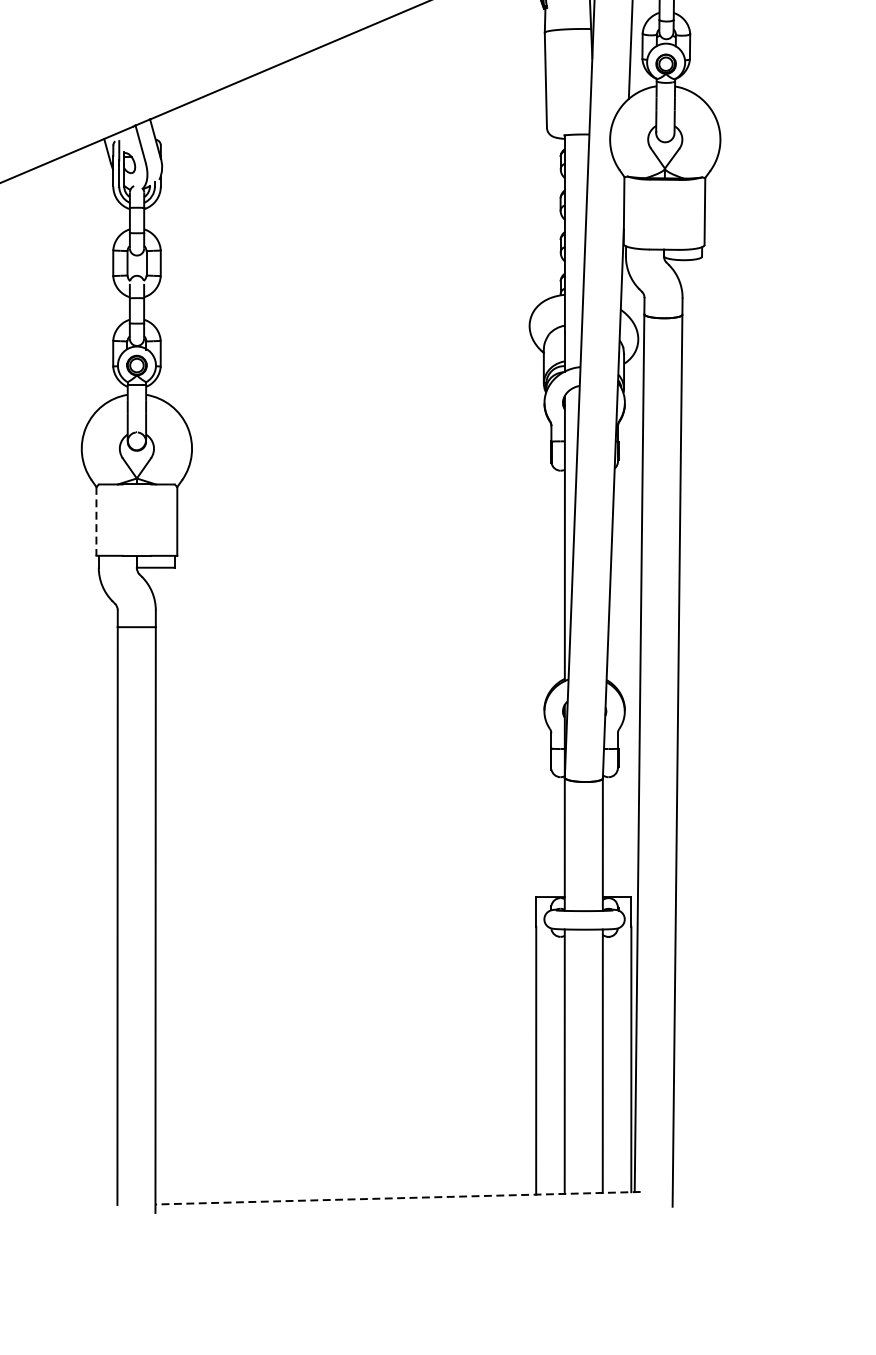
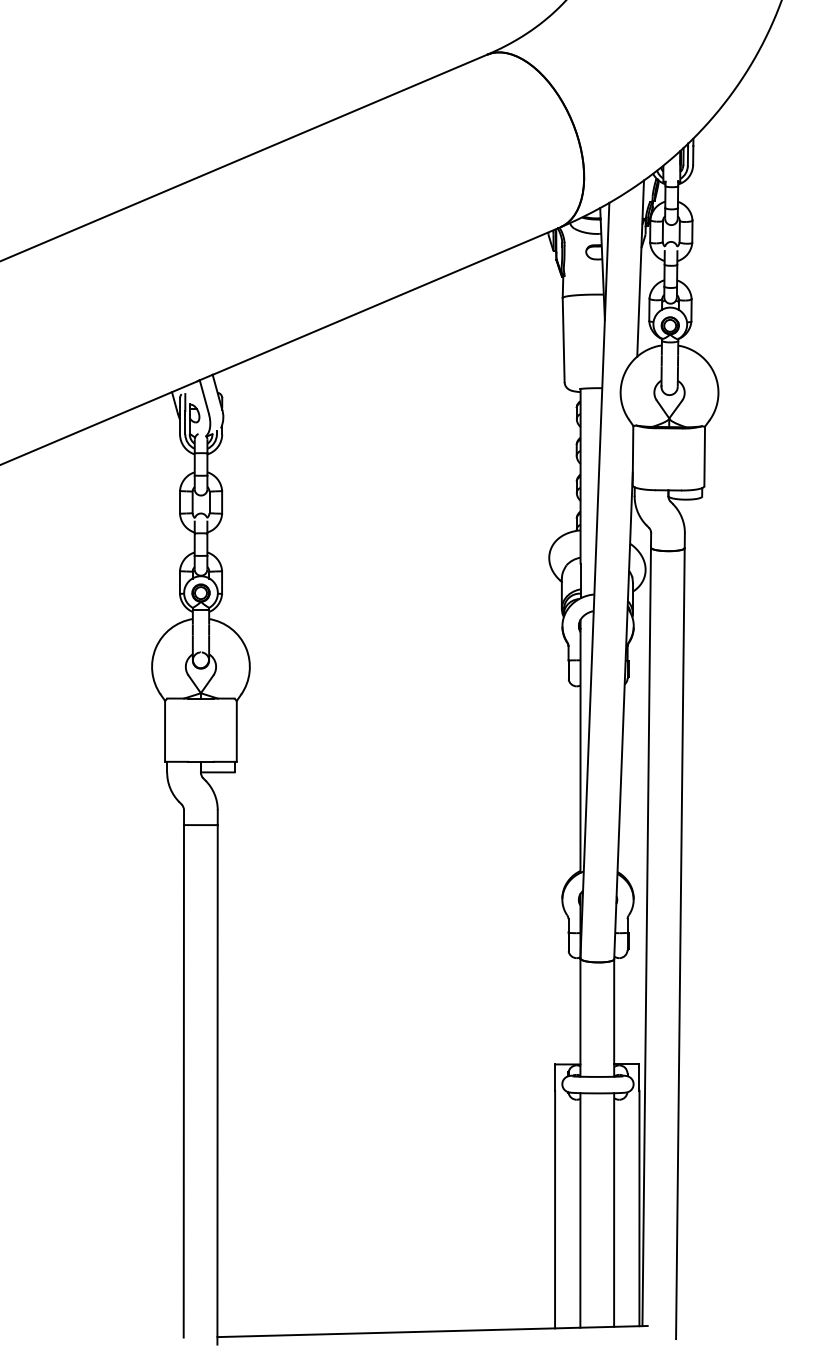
line: (96, 521) -> (165, 731), dashed -> solid
line: (397, 1198) -> (432, 1331), dashed -> solid

